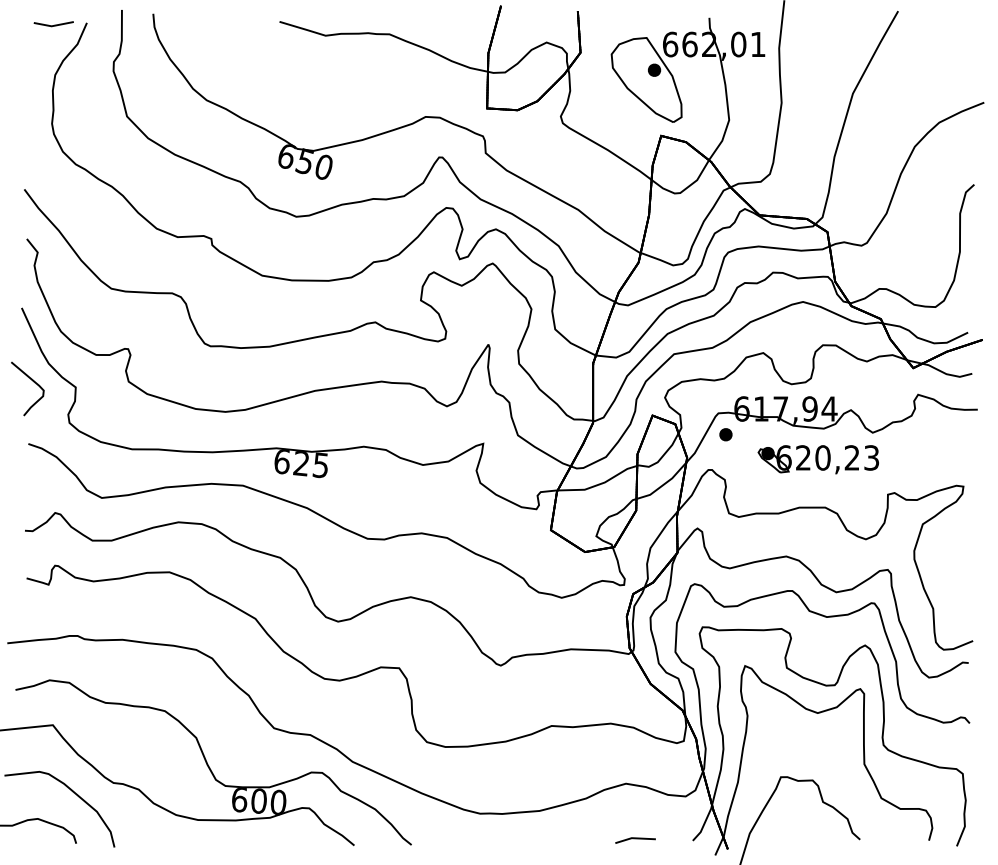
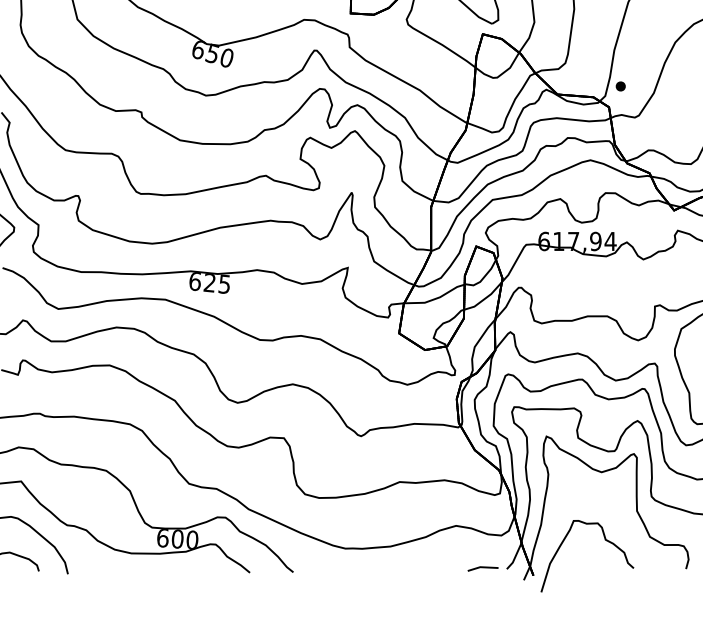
part: (725, 434) -> (620, 86), moved
part: (817, 459) -> (601, 279), removed
line: (635, 839) -> (483, 568), moved

